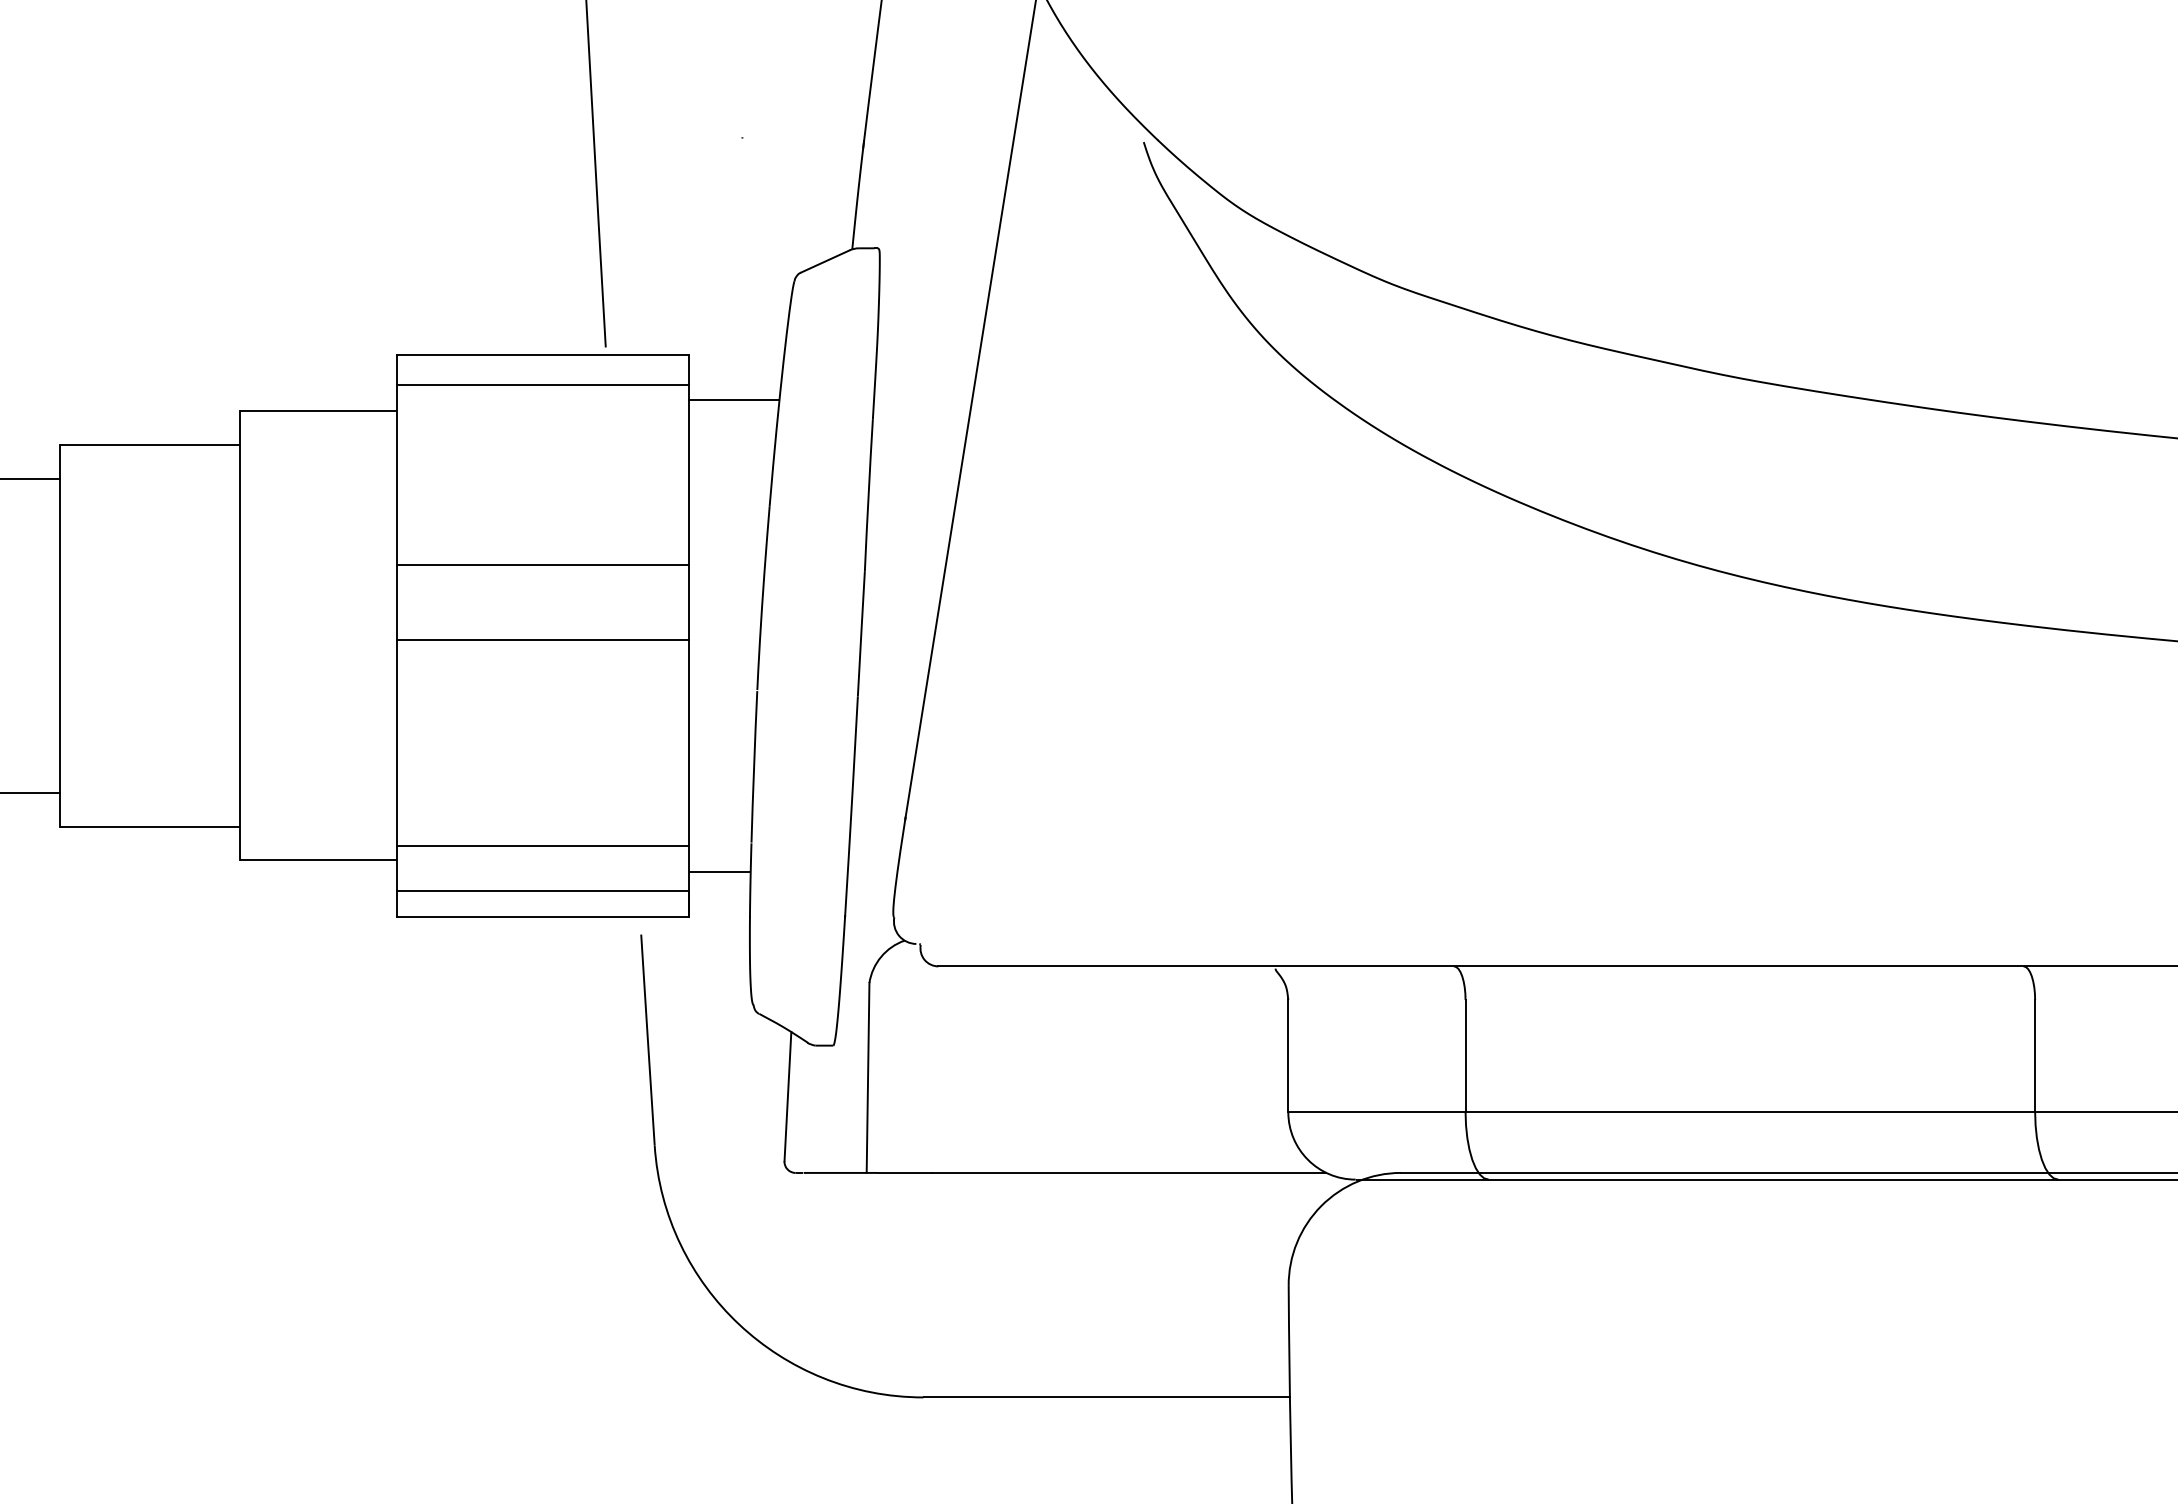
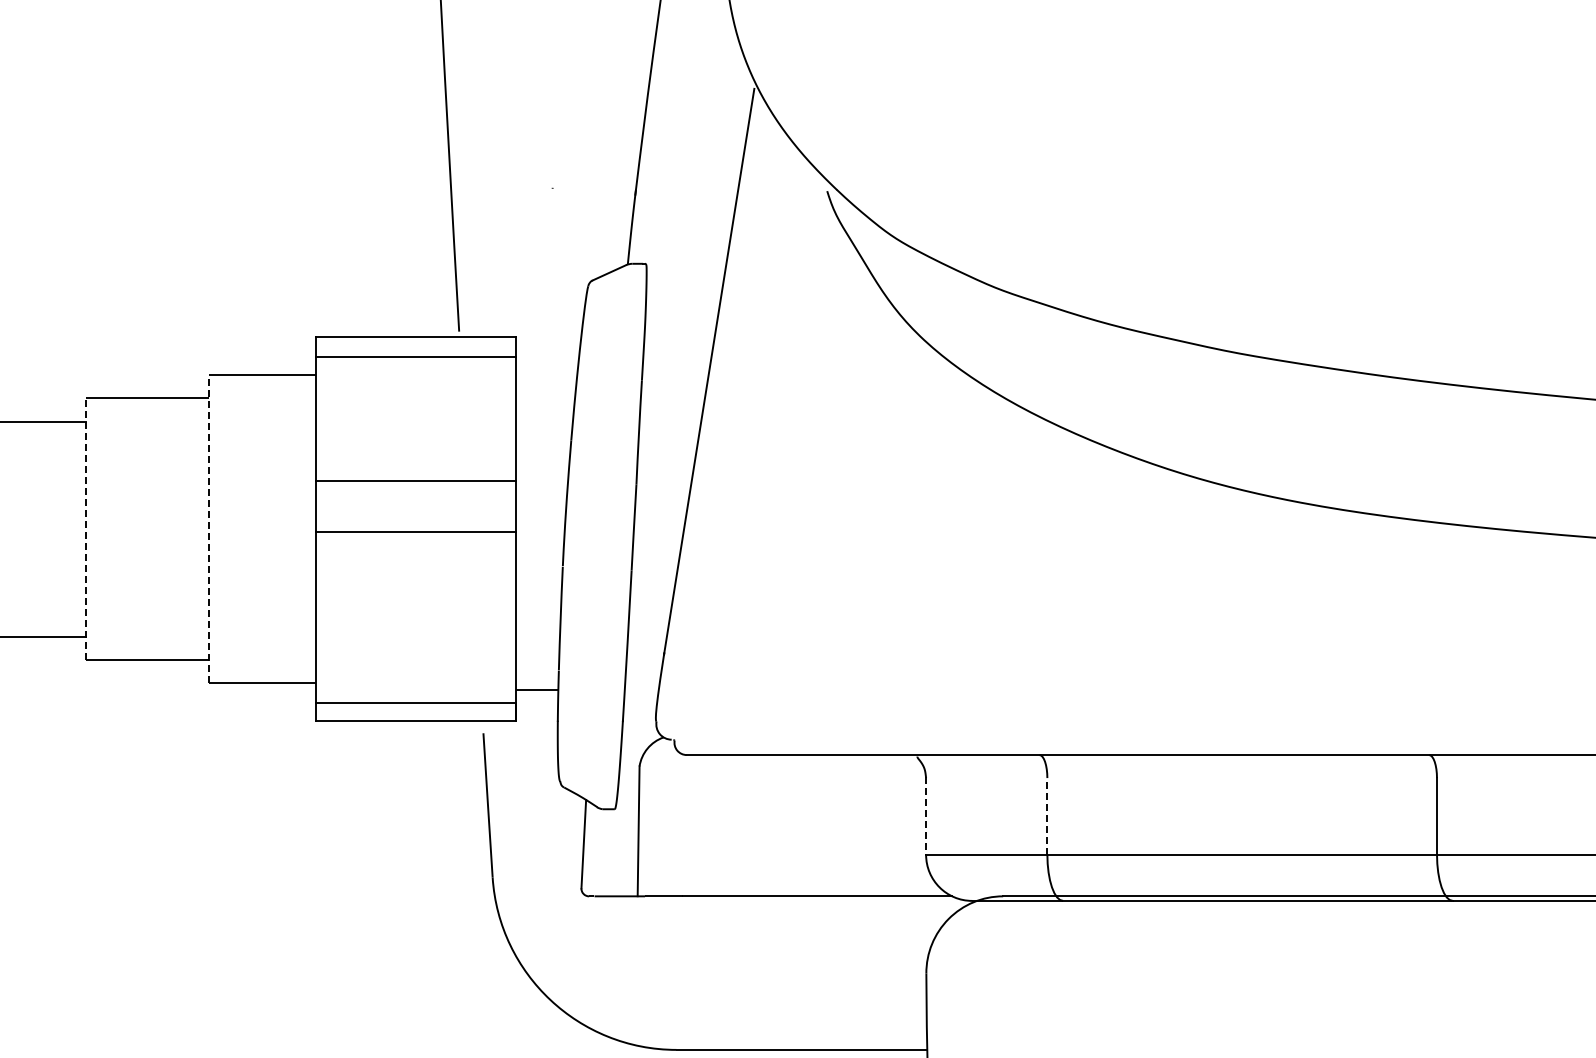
line: (733, 399) -> (546, 367), removed
line: (59, 636) -> (85, 529), solid -> dashed
line: (239, 636) -> (208, 529), solid -> dashed
line: (541, 845) -> (415, 672), removed
line: (1465, 1054) -> (1047, 815), solid -> dashed
line: (1288, 1056) -> (926, 816), solid -> dashed

